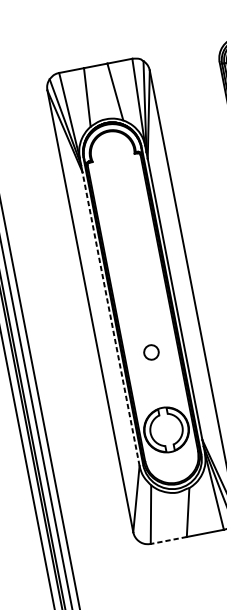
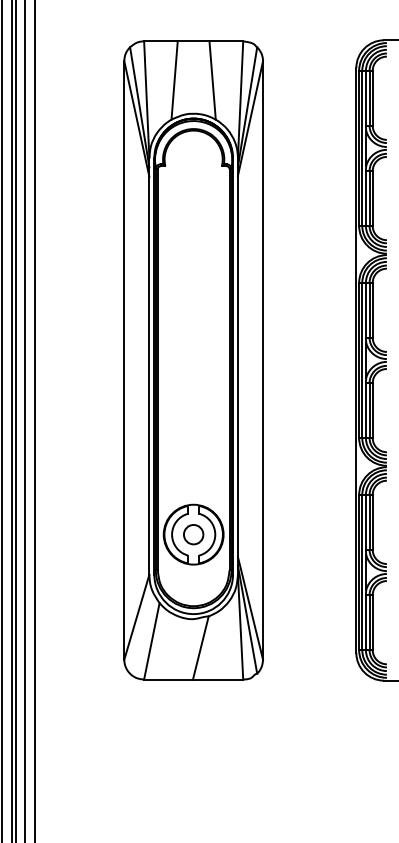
line: (111, 318) -> (149, 375), dashed -> solid
circle: (151, 352) -> (193, 534), moved
line: (168, 540) -> (168, 679), dashed -> solid

